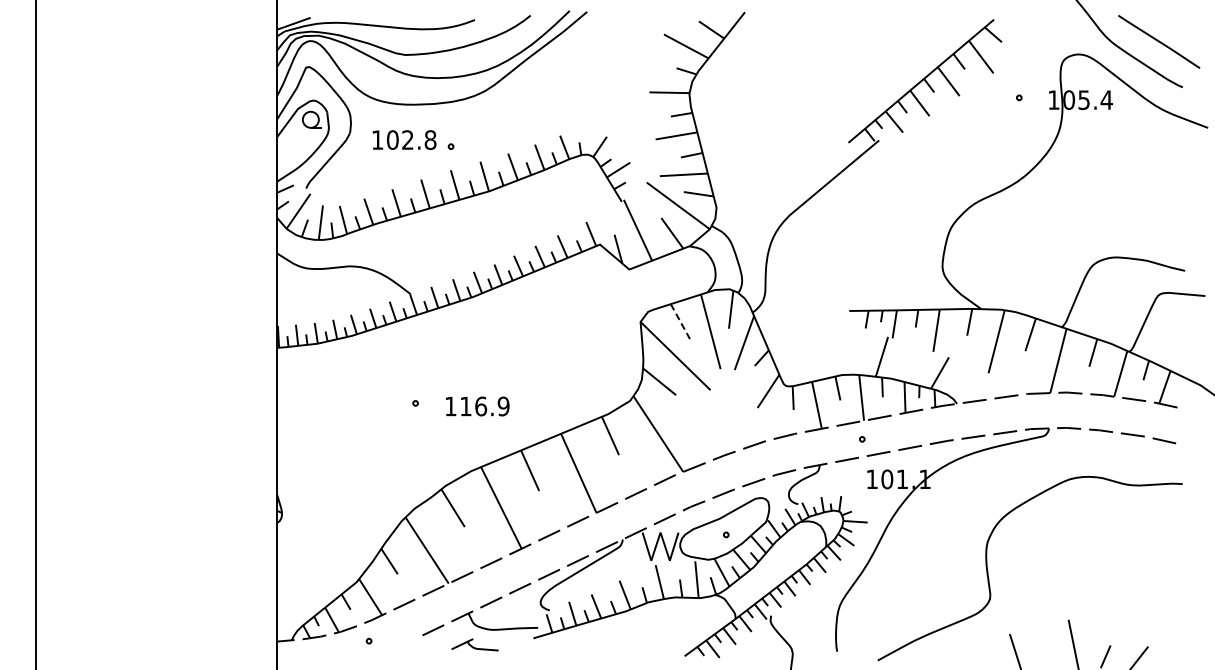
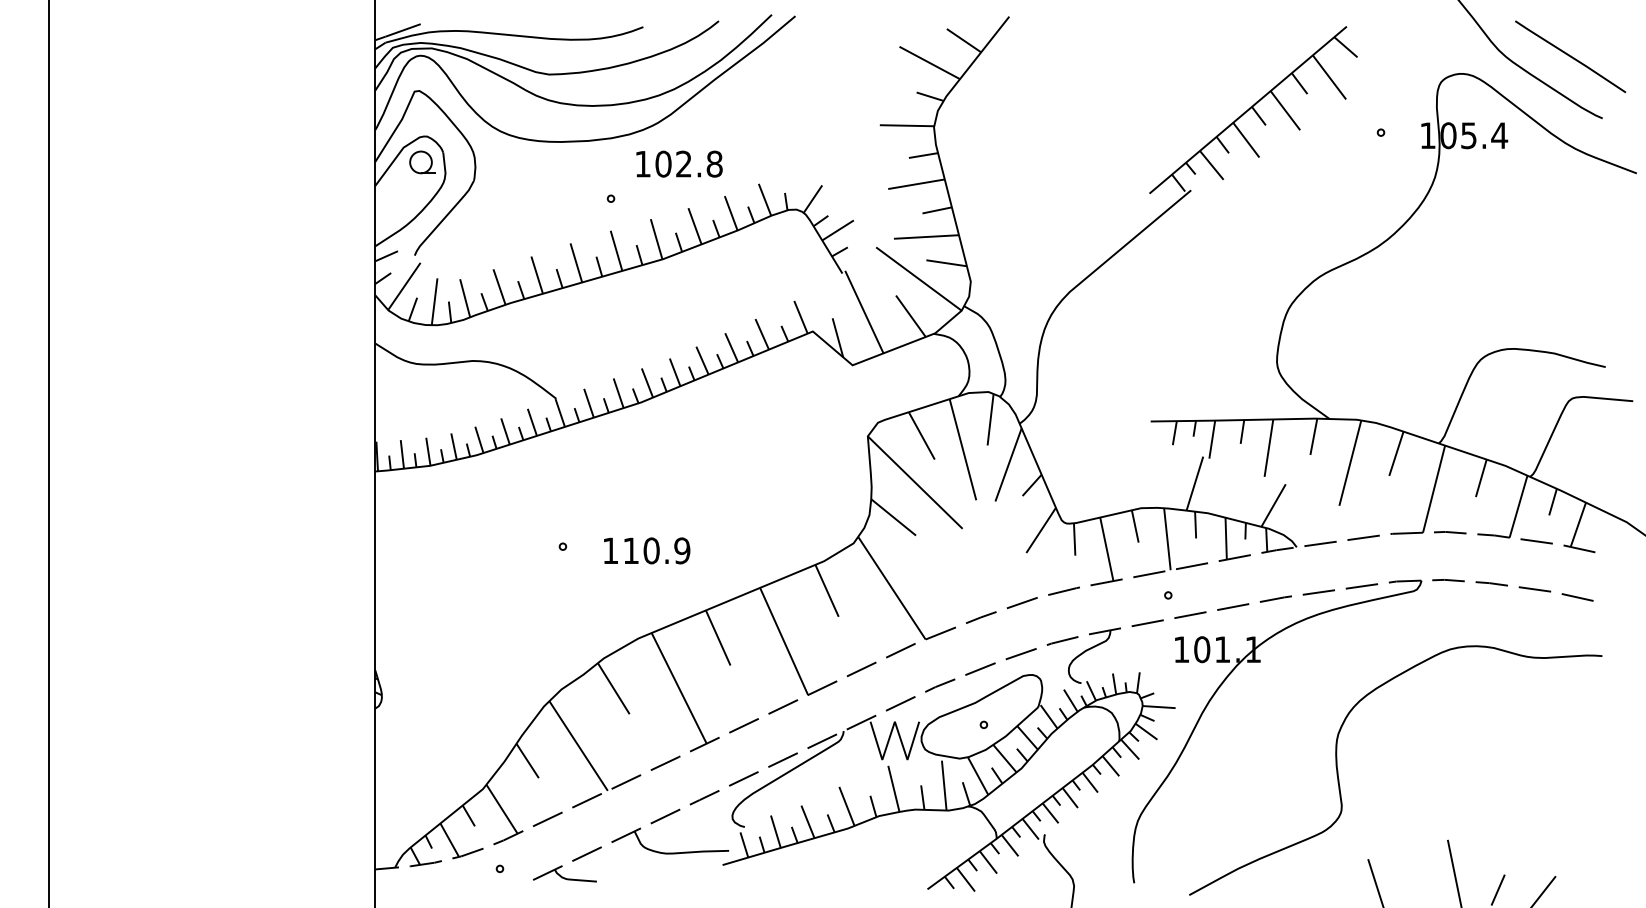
text: (404, 139) -> (679, 163), moved
line: (680, 321) -> (921, 435), dashed -> solid
text: (481, 406) -> (652, 550), 116.9 -> 110.9
part: (474, 644) -> (564, 873), moved

